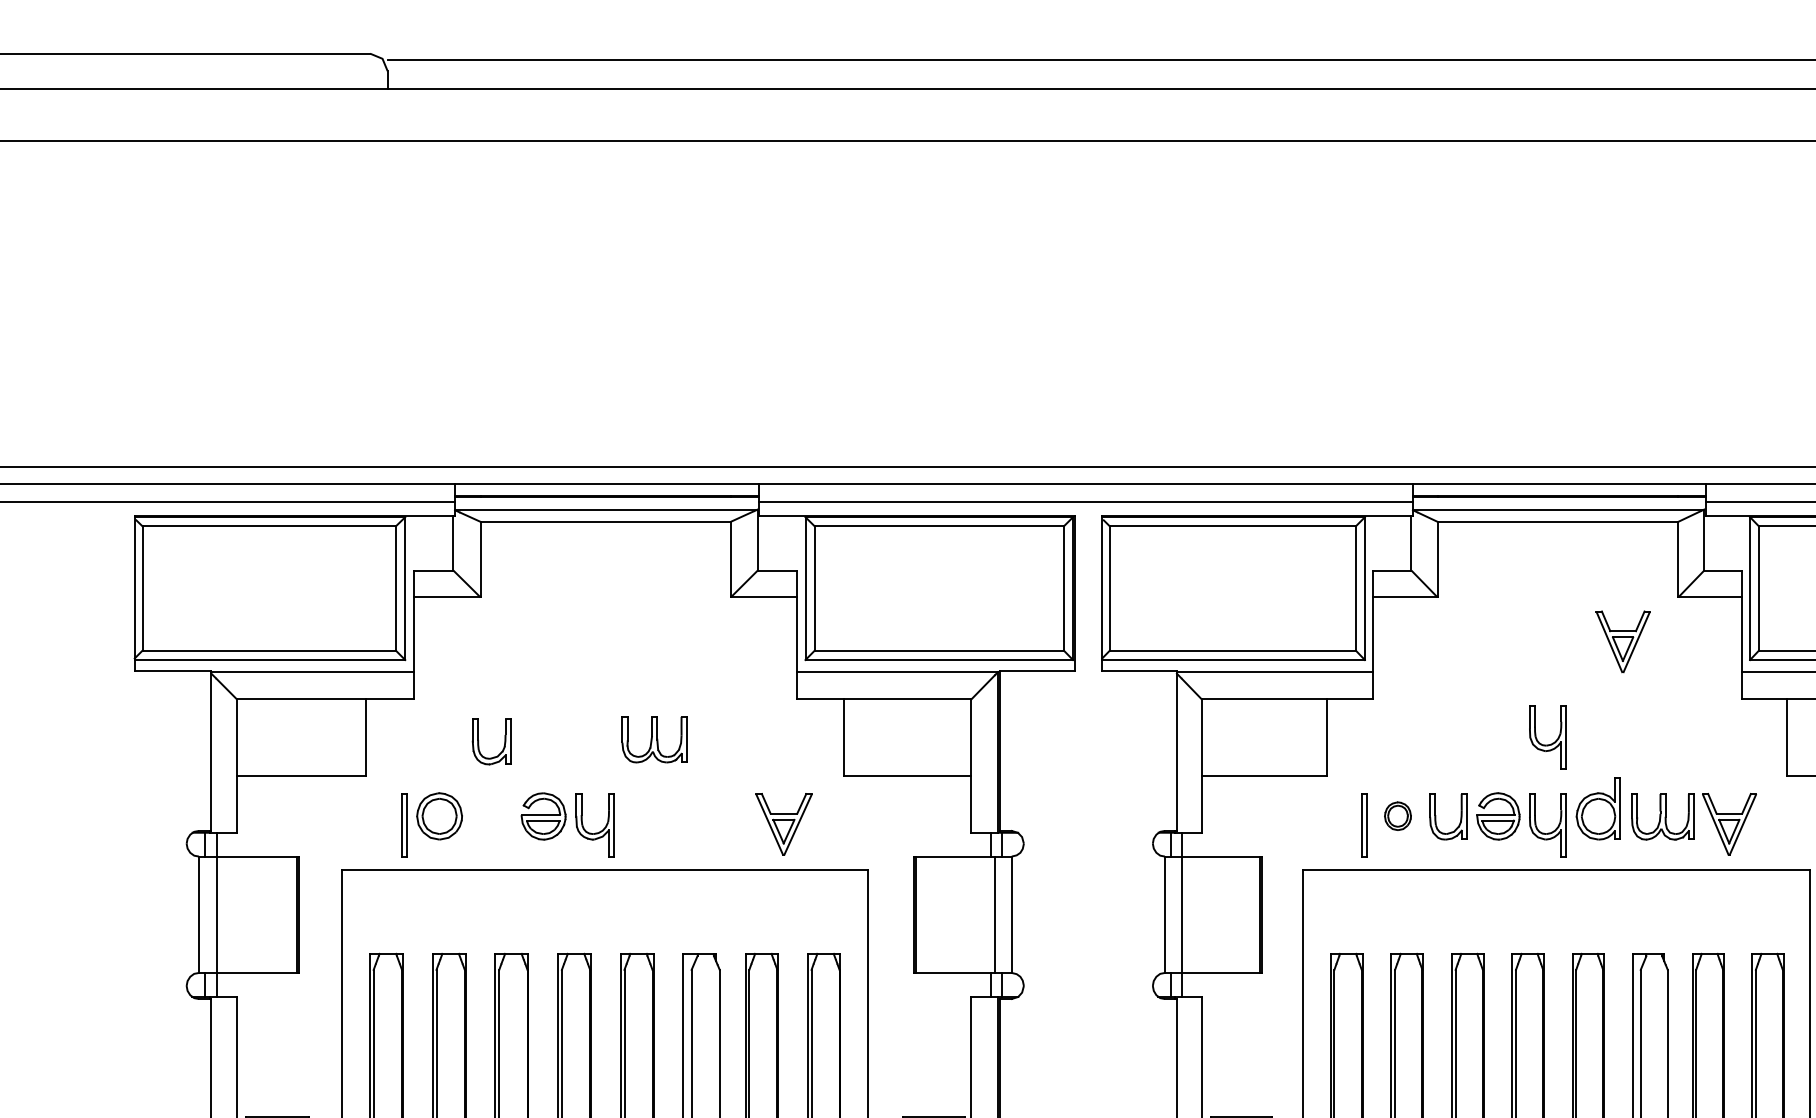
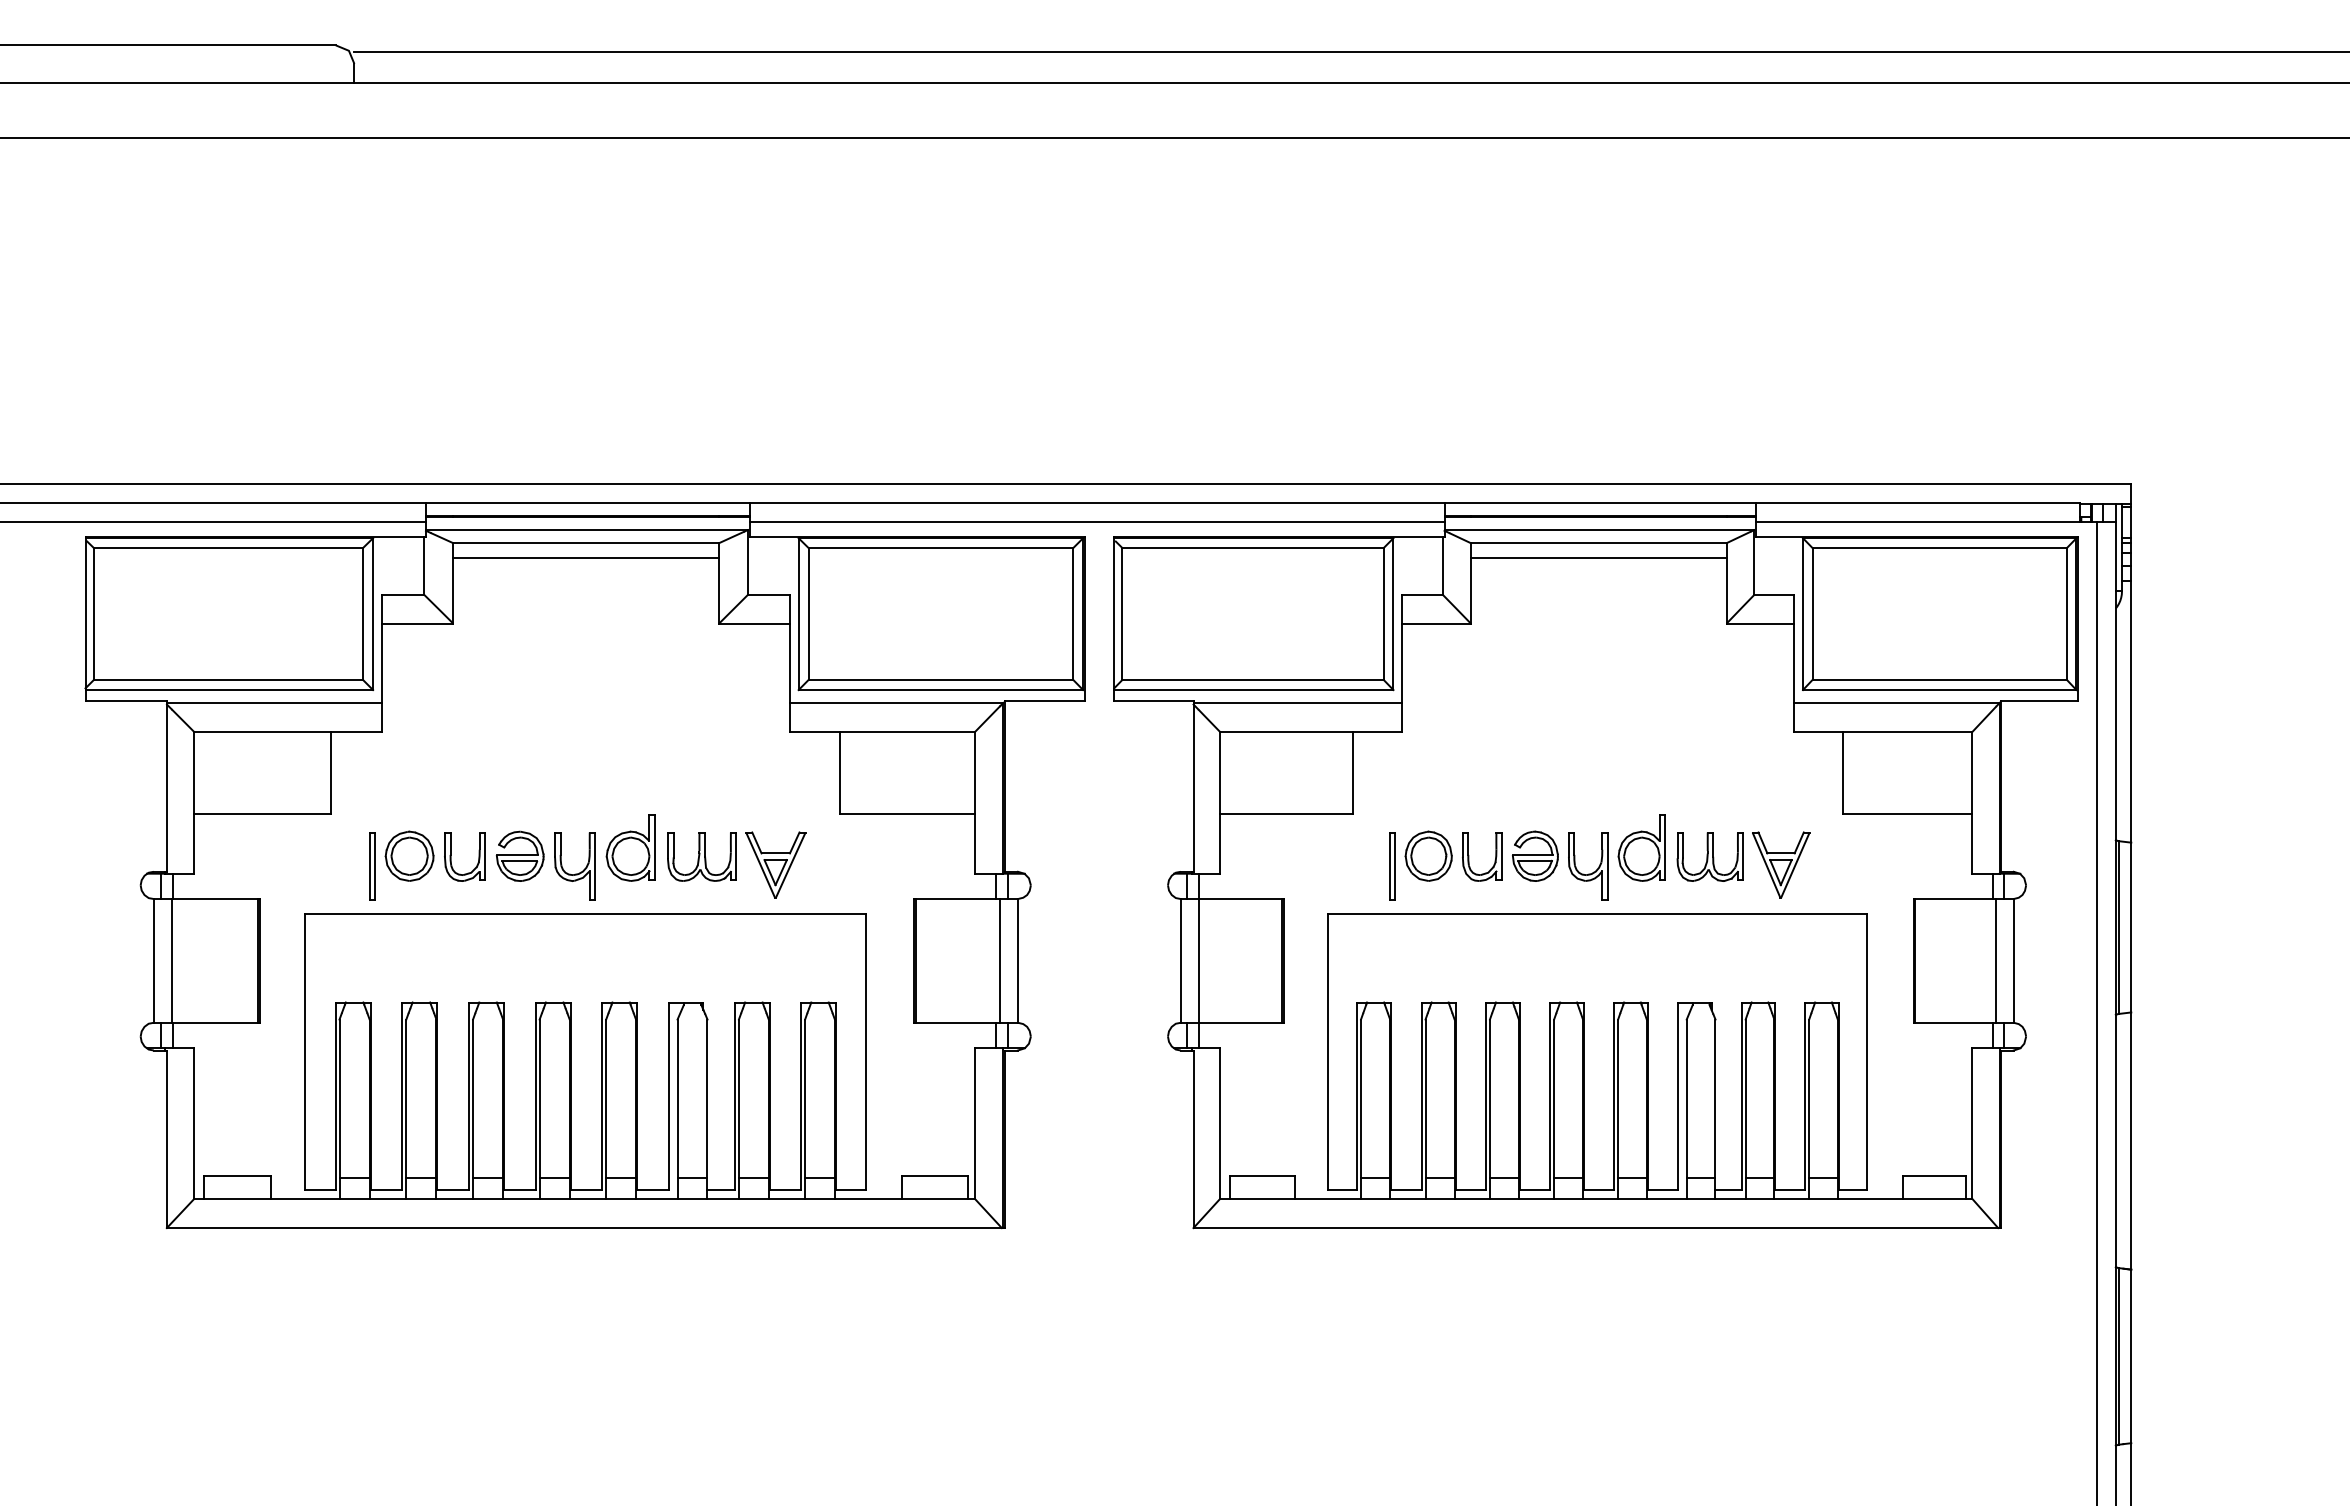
line: (605, 535) -> (586, 557), added
line: (1557, 535) -> (1598, 557), added
part: (1623, 641) -> (1668, 670), removed
part: (653, 739) -> (701, 856), moved
part: (478, 741) -> (451, 856), moved
part: (1548, 744) -> (1588, 779), removed
part: (647, 808) -> (630, 847), added
part: (1397, 815) -> (1428, 855), size x1.67

